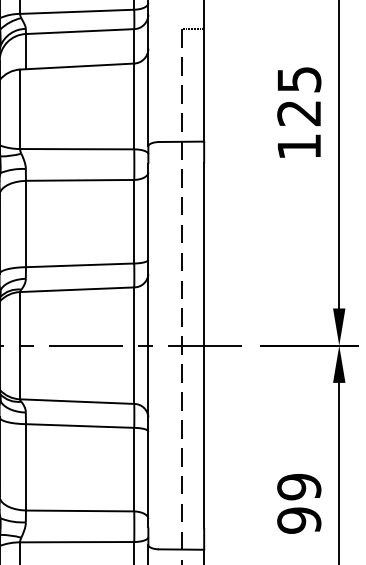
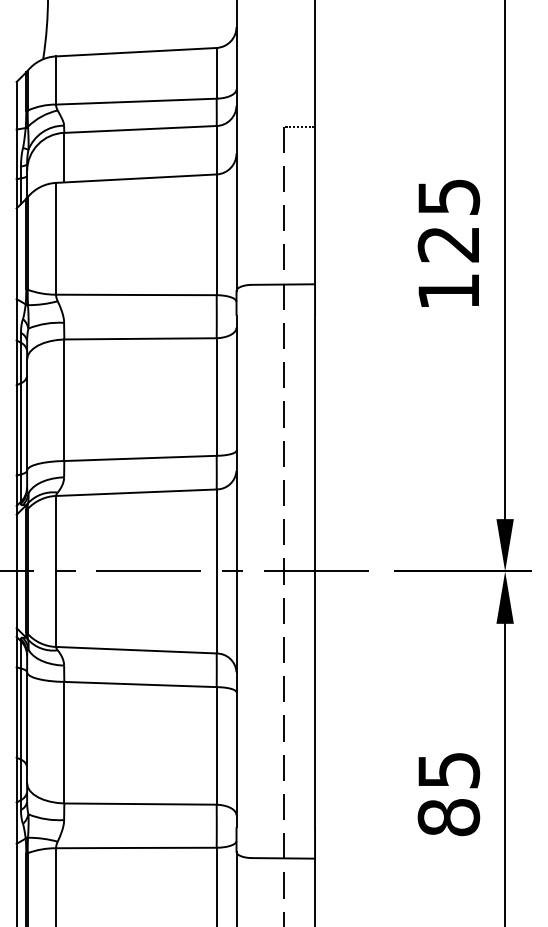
text: (298, 504) -> (448, 794), 99 -> 85

